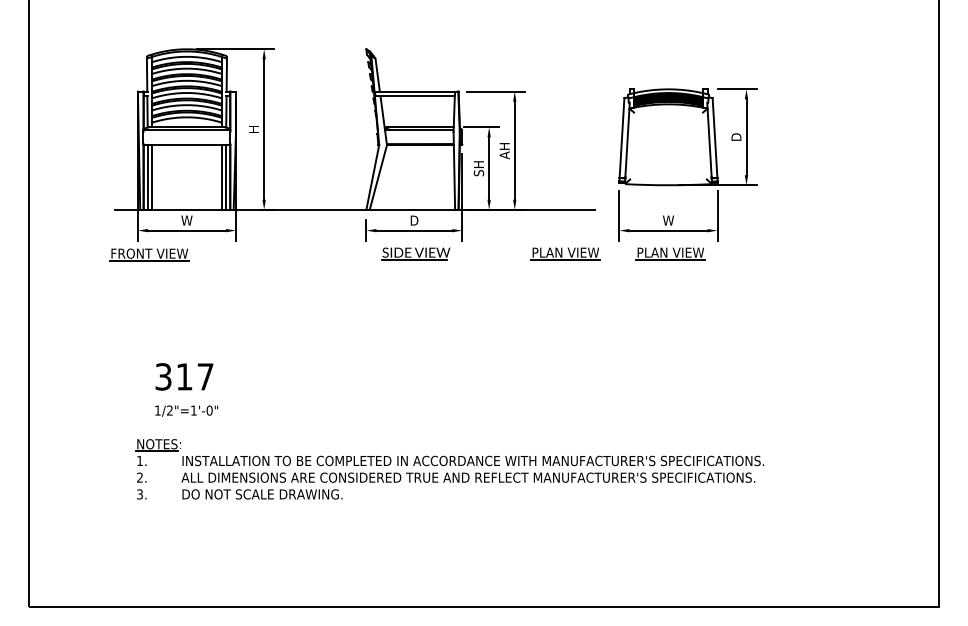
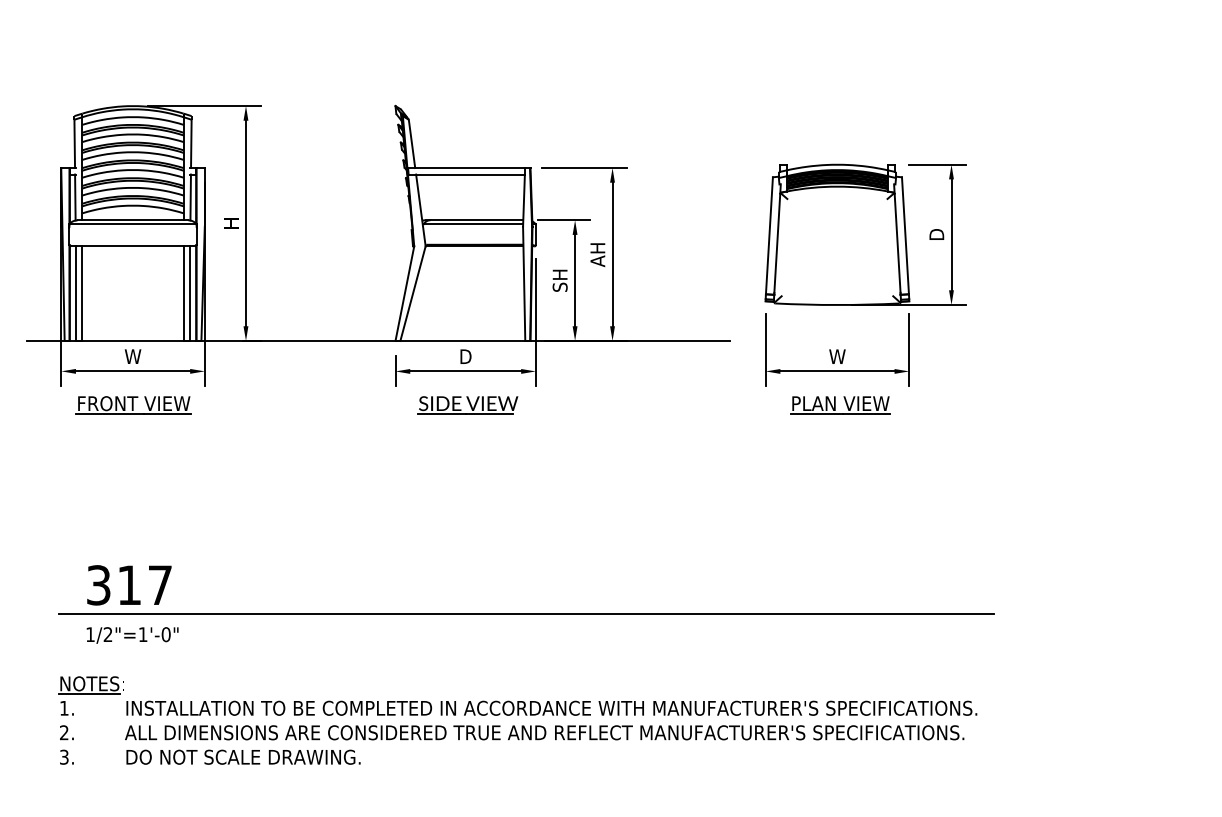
part: (565, 253) -> (686, 404), removed
part: (149, 254) -> (133, 404), moved
line: (455, 396) -> (525, 614), added

